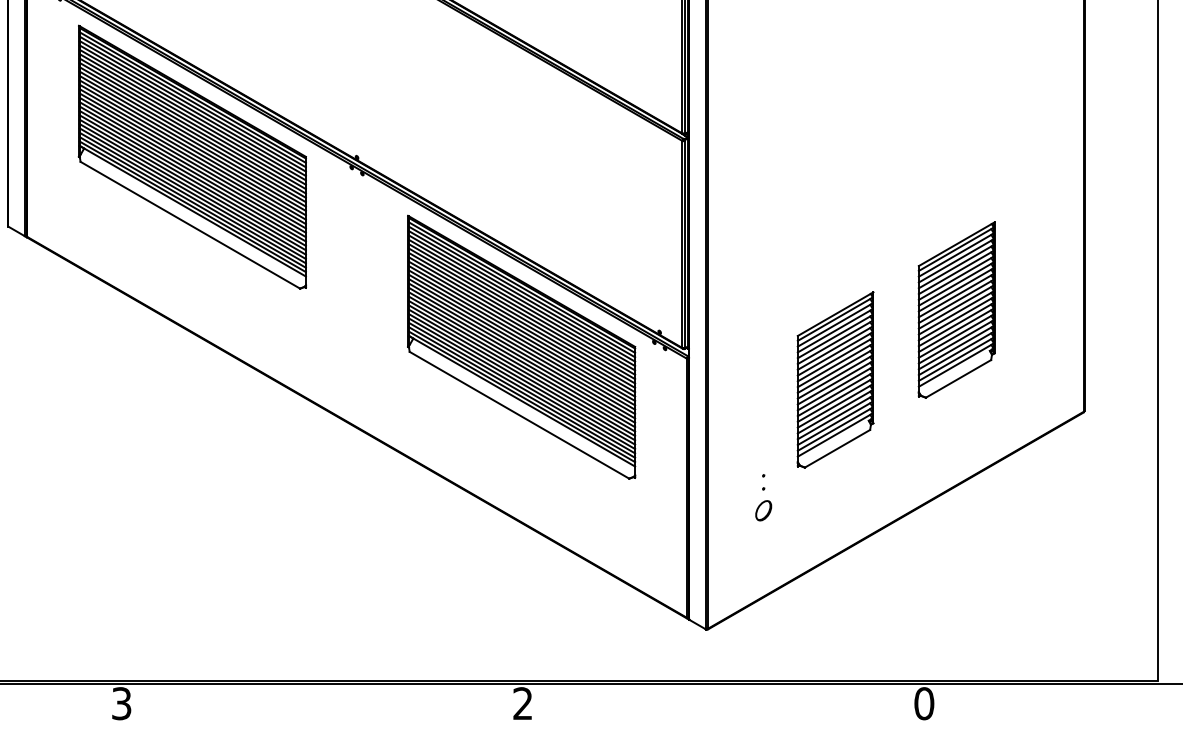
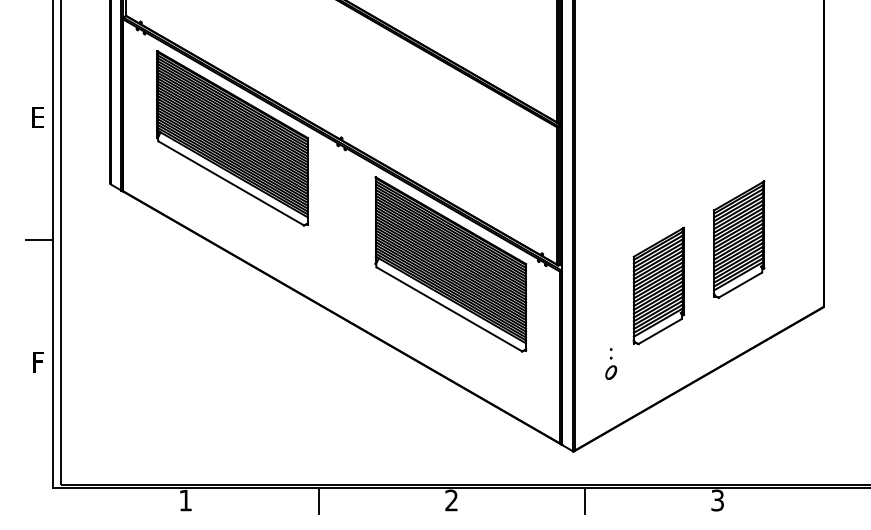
text: (121, 703) -> (185, 500), 3 -> 1
line: (322, 703) -> (318, 500), added
line: (723, 703) -> (584, 500), added
text: (924, 703) -> (717, 500), 0 -> 3

